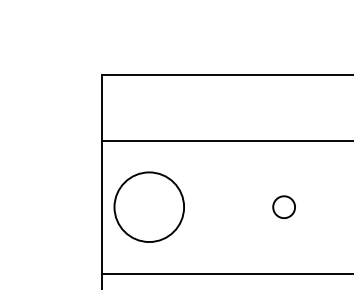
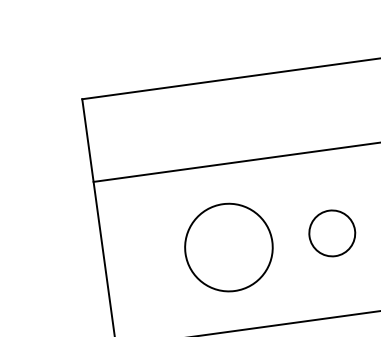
circle: (148, 206) -> (227, 246), moved
circle: (283, 207) -> (331, 233), size x1.67

